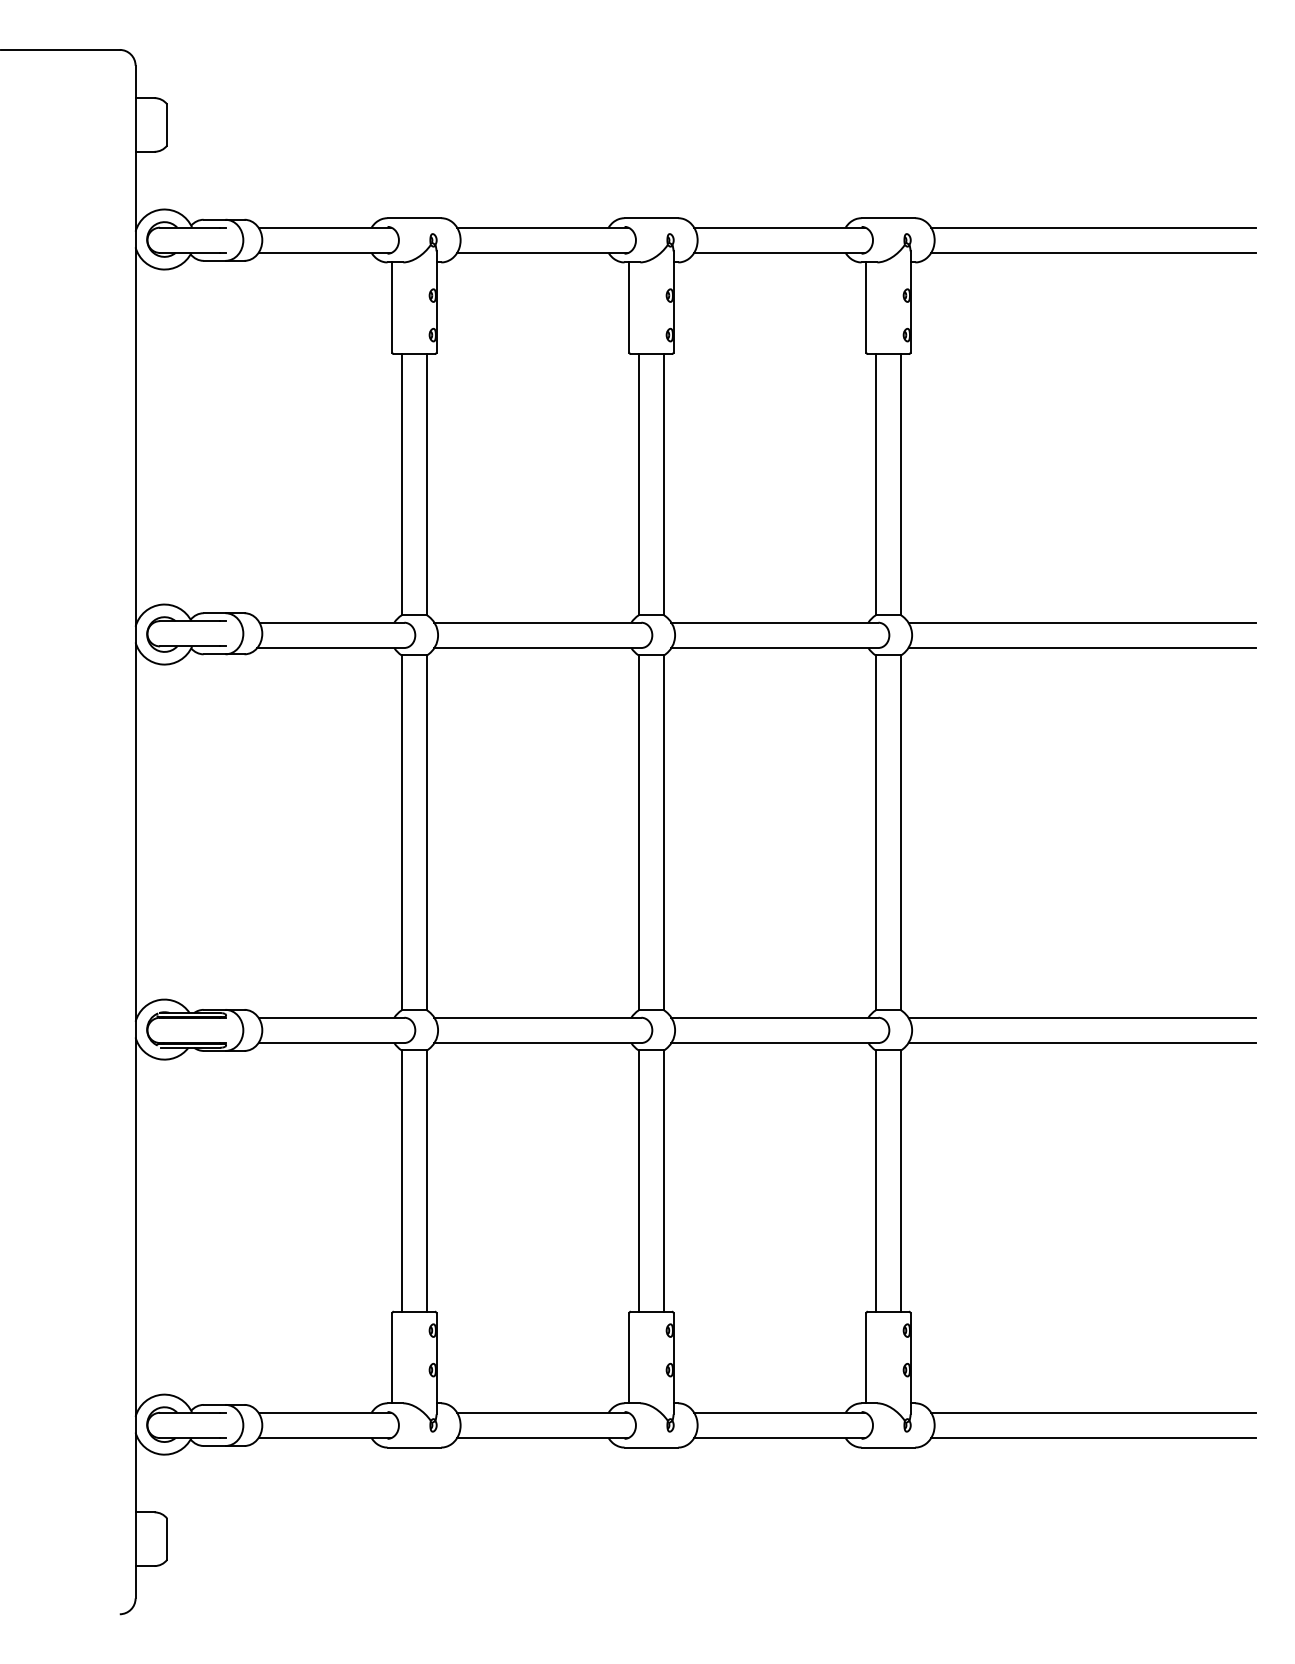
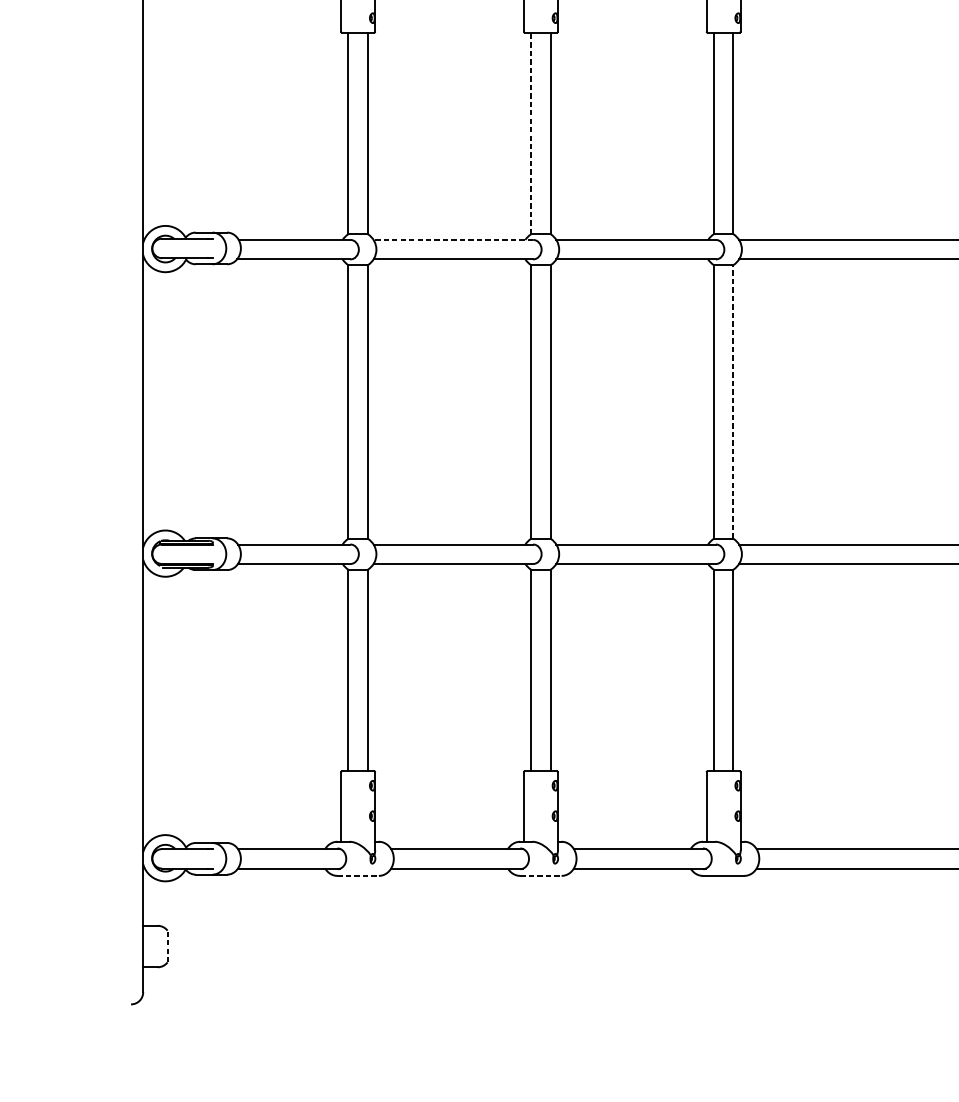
line: (638, 484) -> (530, 133), solid -> dashed
line: (537, 622) -> (453, 239), solid -> dashed
line: (901, 832) -> (733, 401), solid -> dashed
line: (414, 1447) -> (358, 875), solid -> dashed
line: (651, 1447) -> (540, 875), solid -> dashed
line: (167, 1539) -> (167, 946), solid -> dashed

